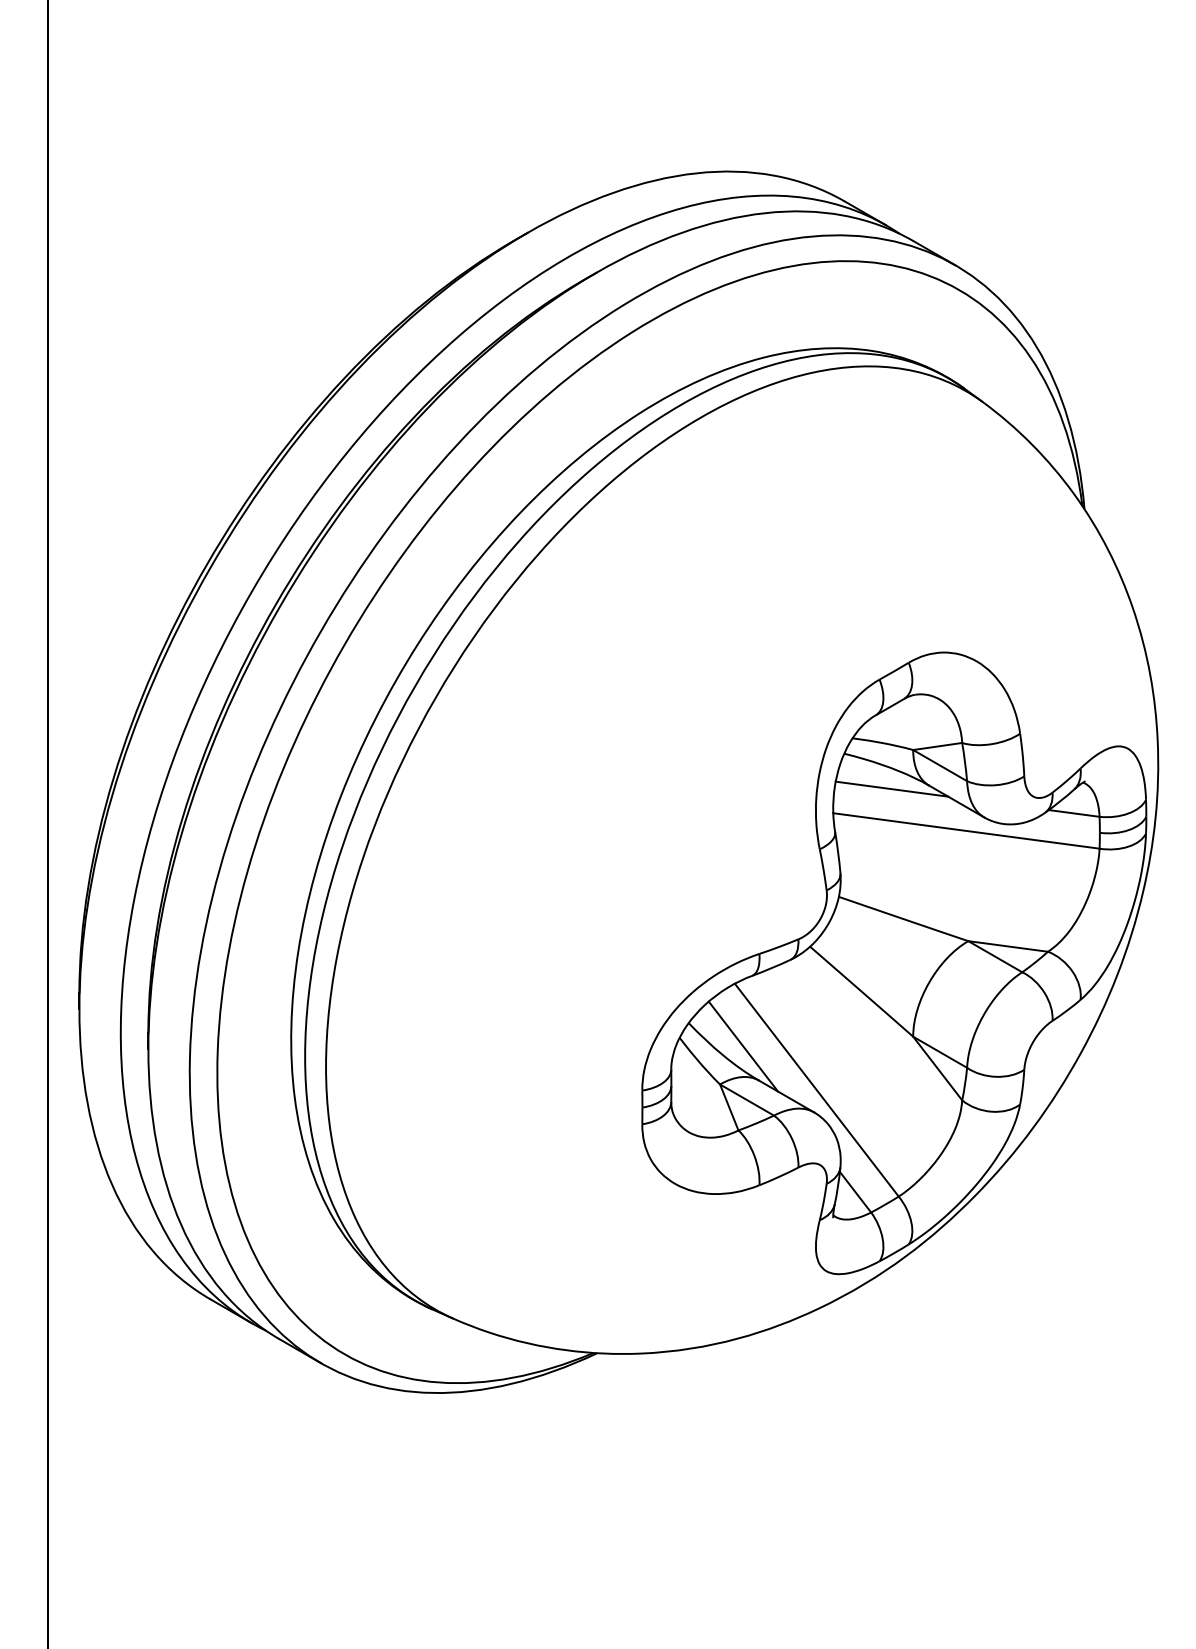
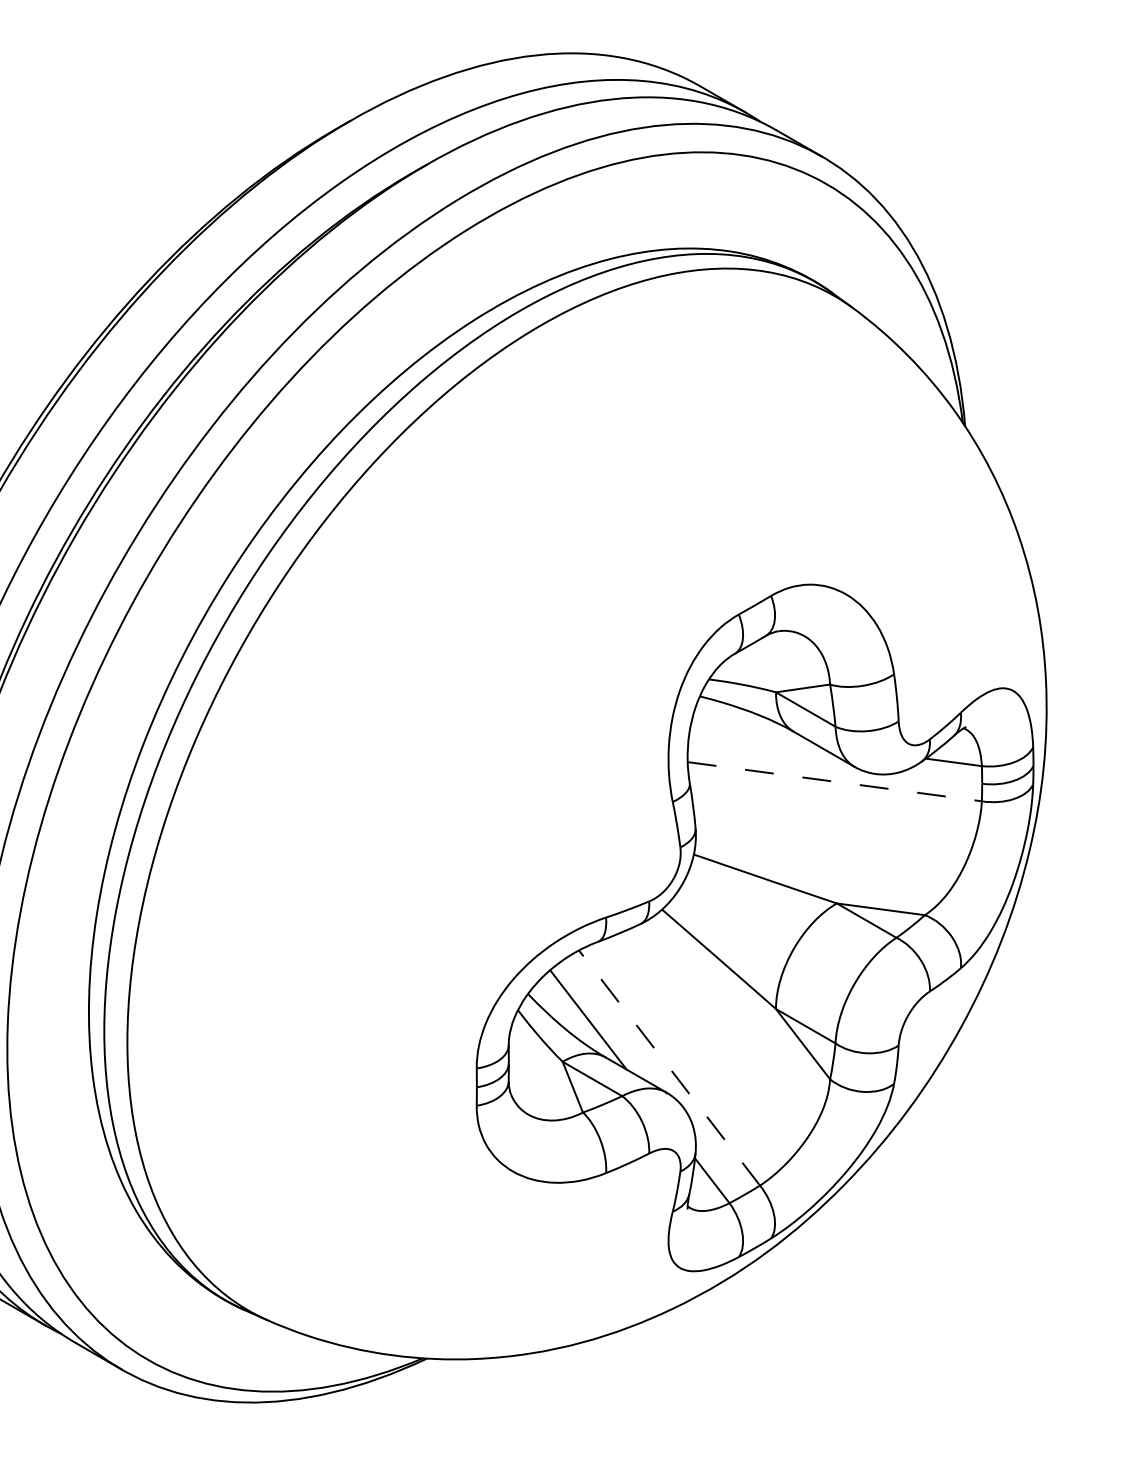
line: (891, 788) -> (752, 734), removed
line: (966, 831) -> (834, 782), solid -> dashed
line: (816, 1089) -> (669, 1067), solid -> dashed

